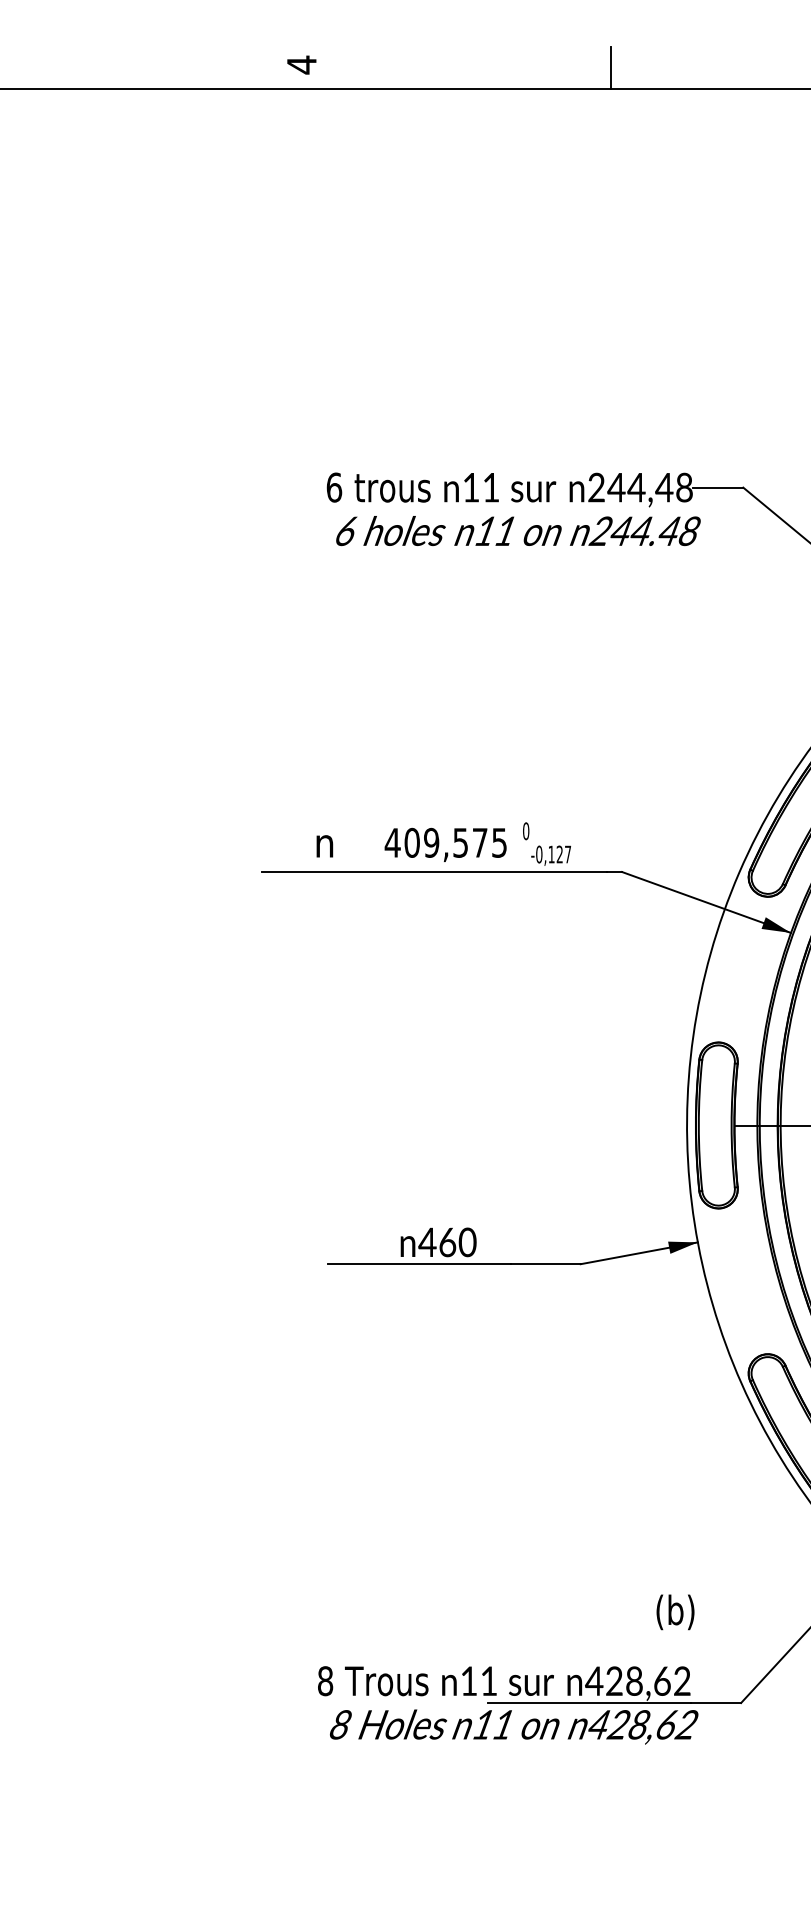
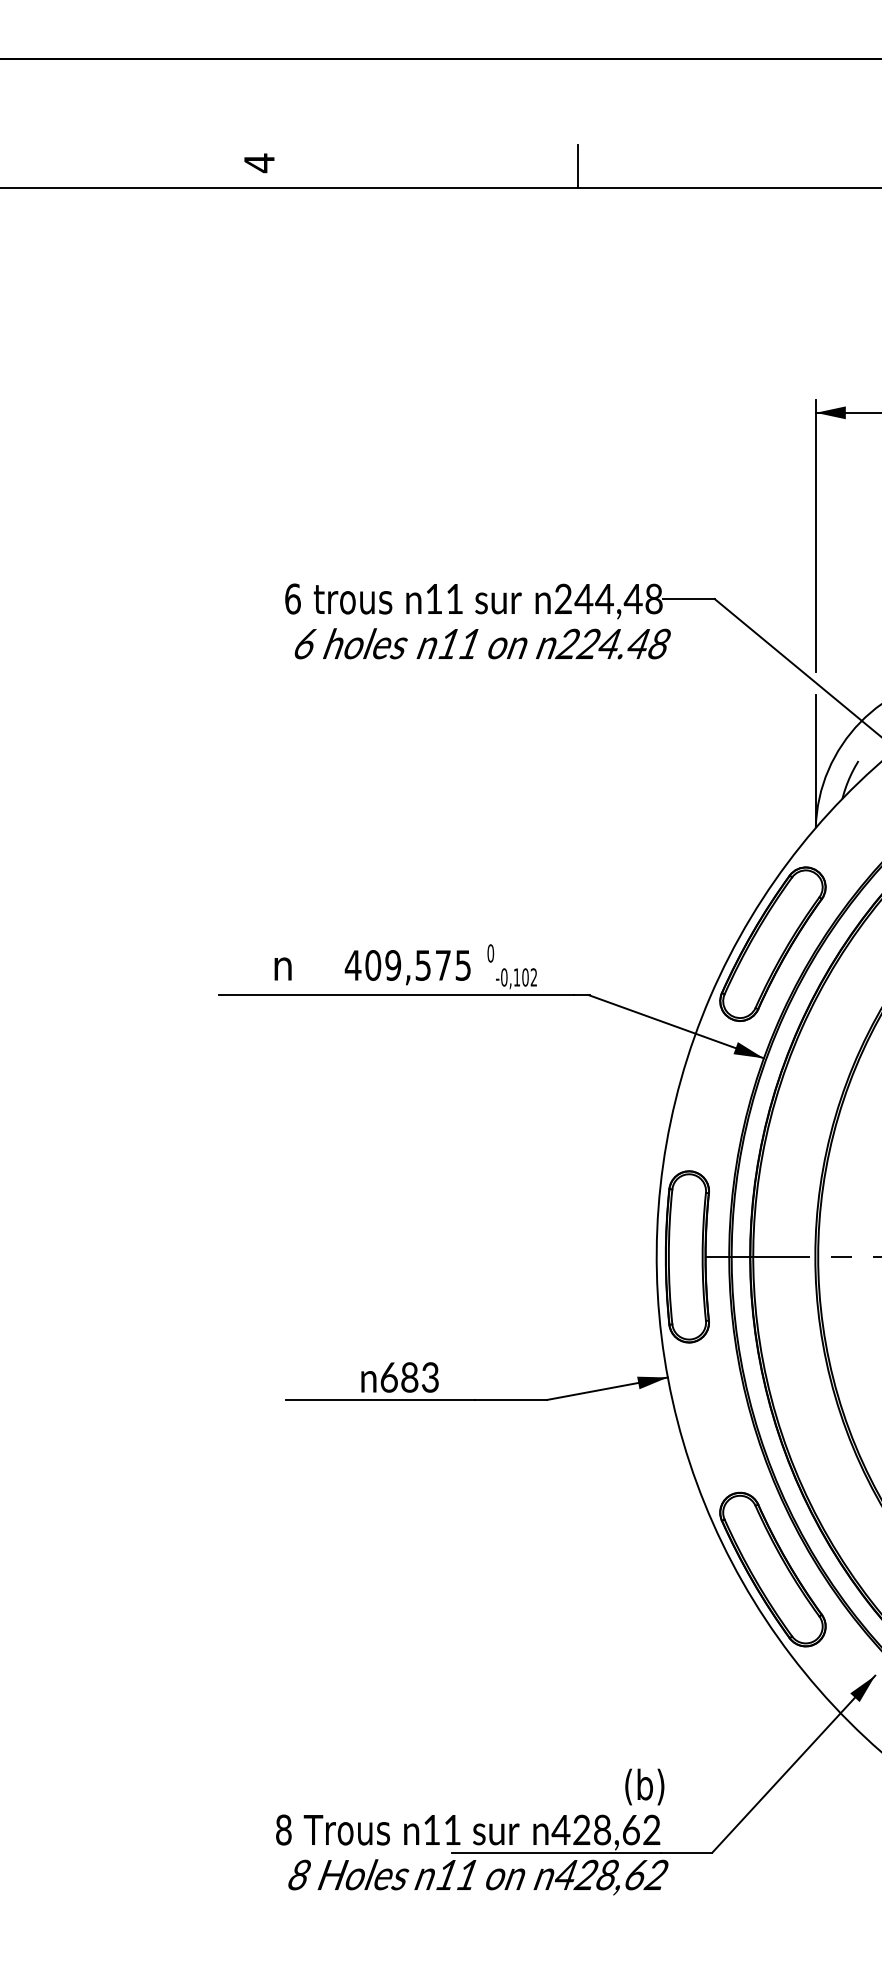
text: (619, 530) -> (587, 643), 244.48 -> 224.48
text: (563, 854) -> (529, 977), -0,127 -> -0,102
text: (447, 1242) -> (409, 1377), 460 -> 683
text: (675, 1611) -> (644, 1786), moved

